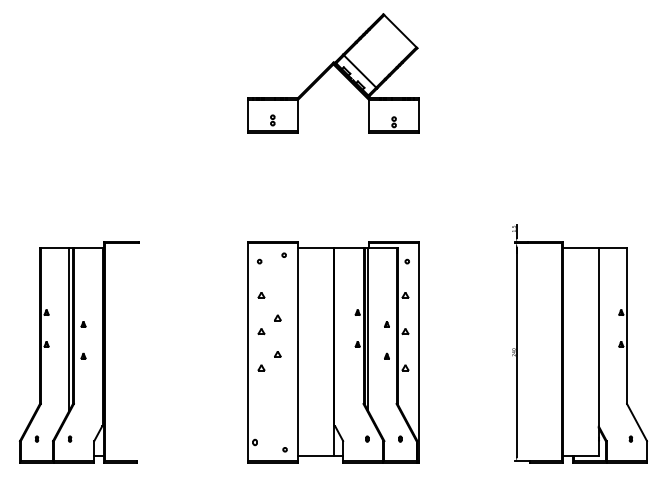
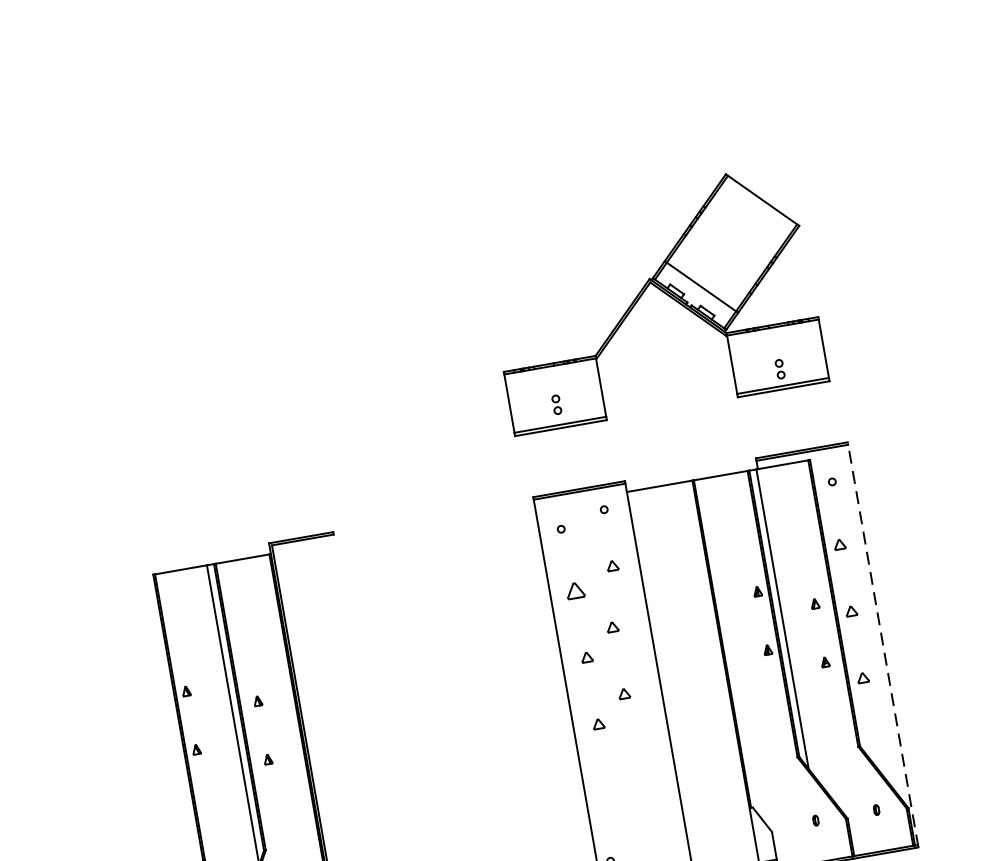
part: (333, 73) -> (653, 299), moved
part: (283, 285) -> (612, 565), added
part: (261, 295) -> (575, 590), size x1.6
line: (419, 351) -> (883, 643), solid -> dashed

